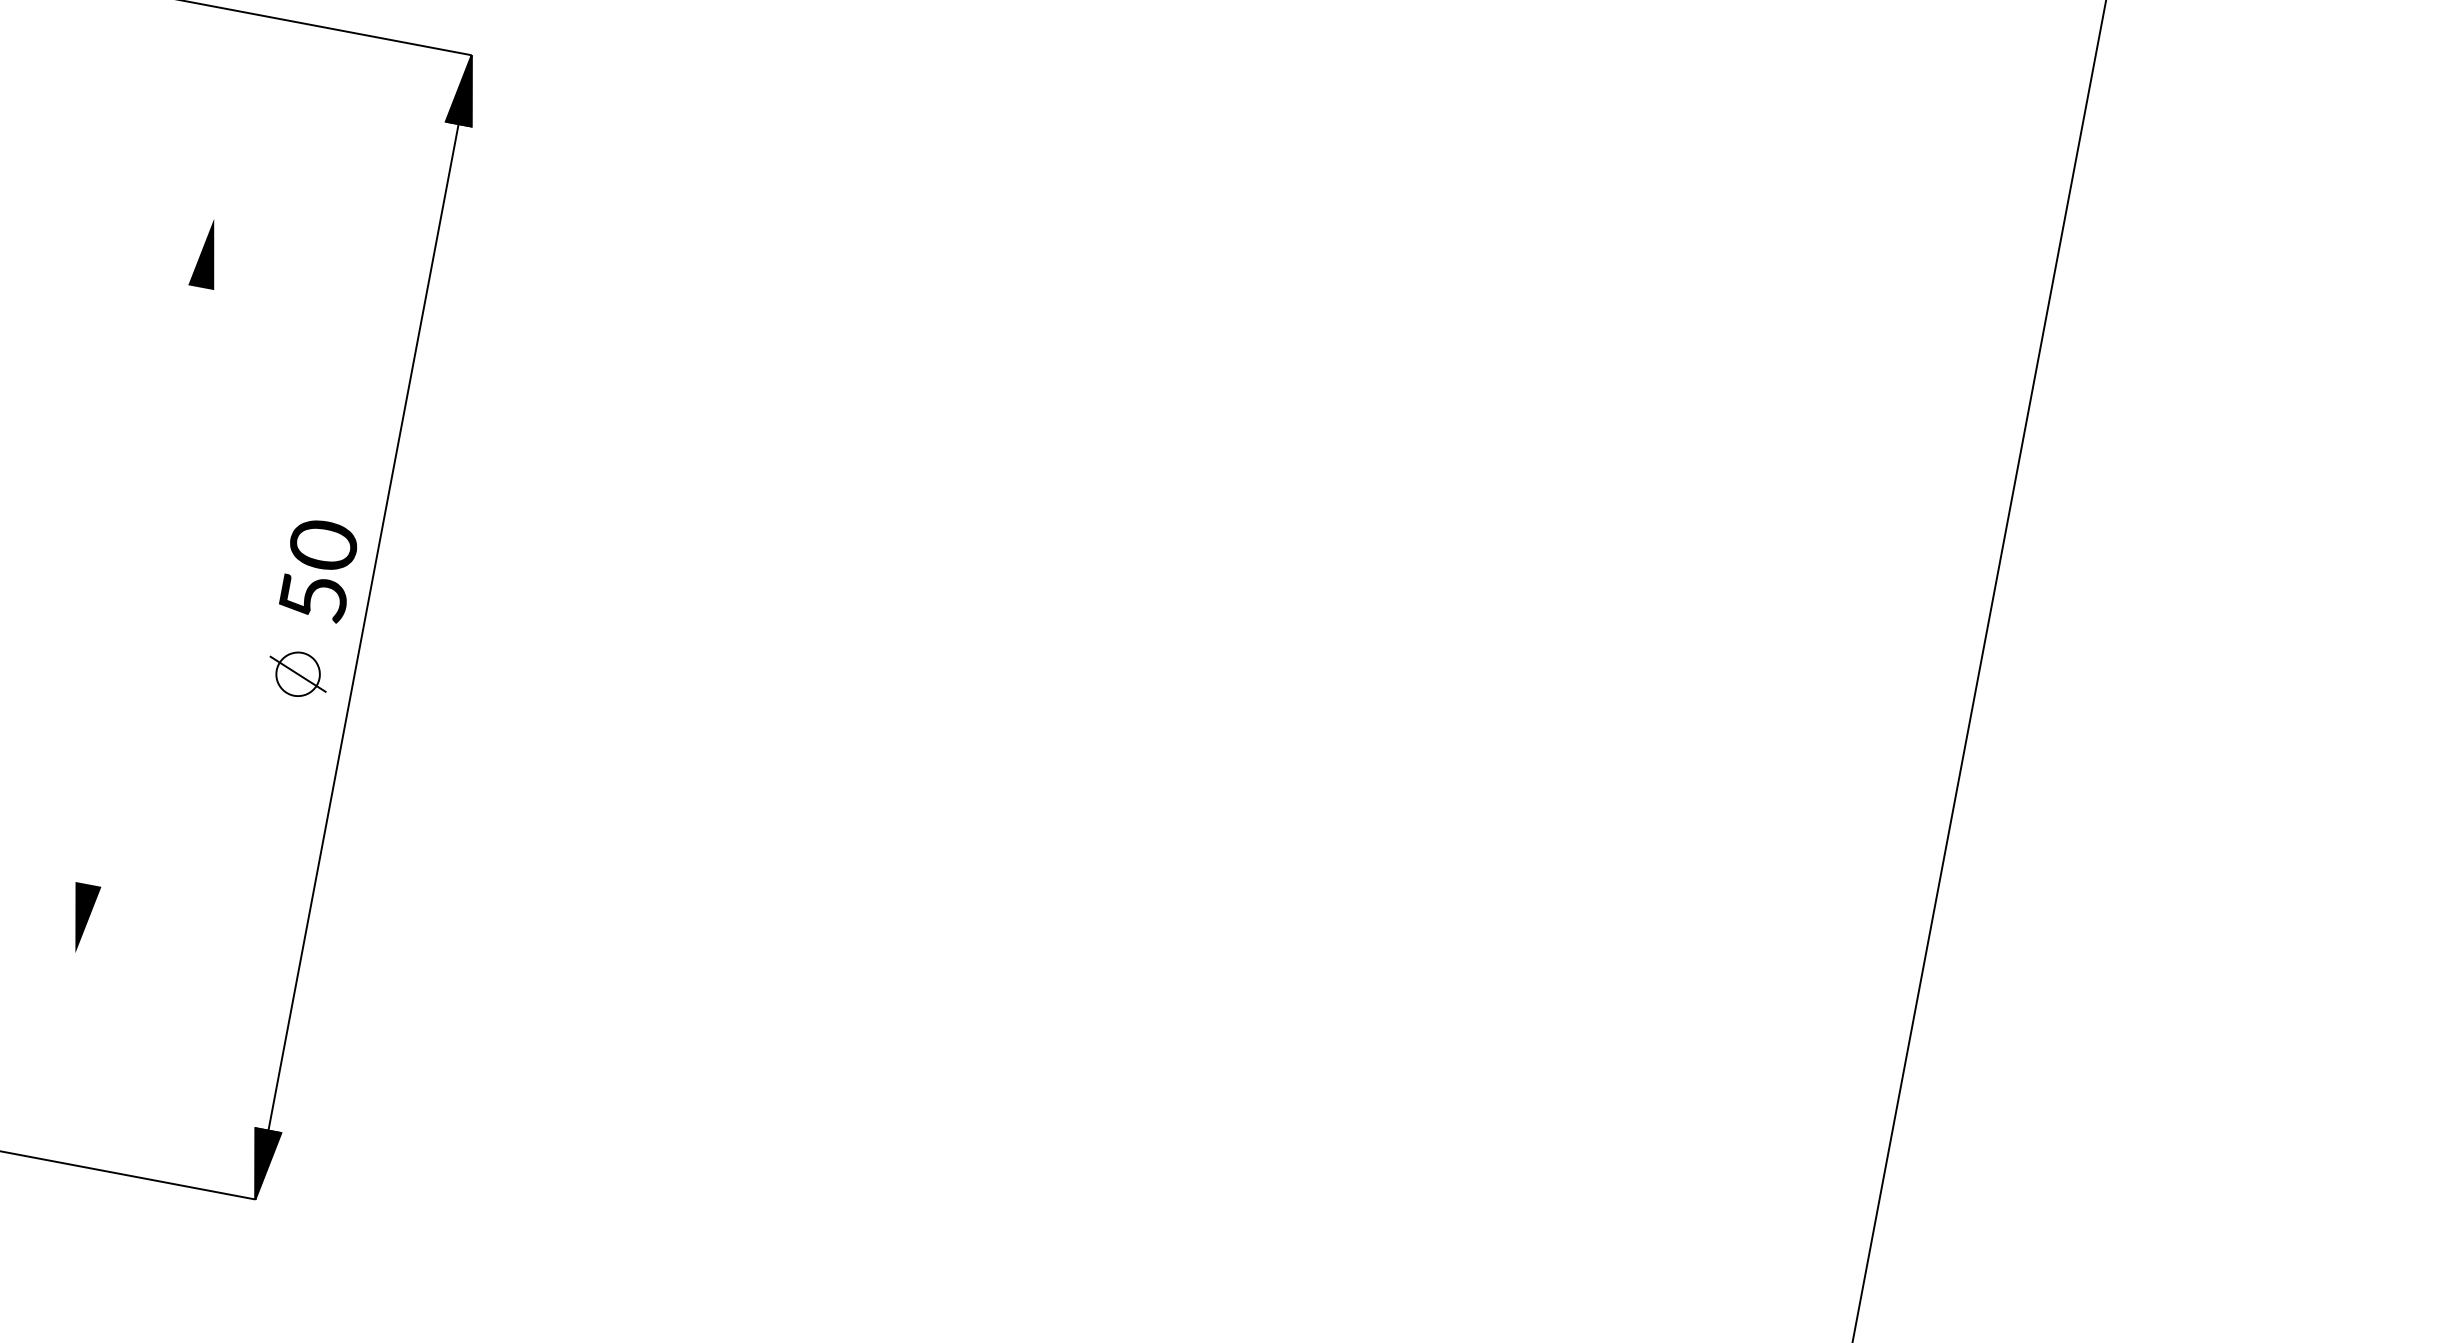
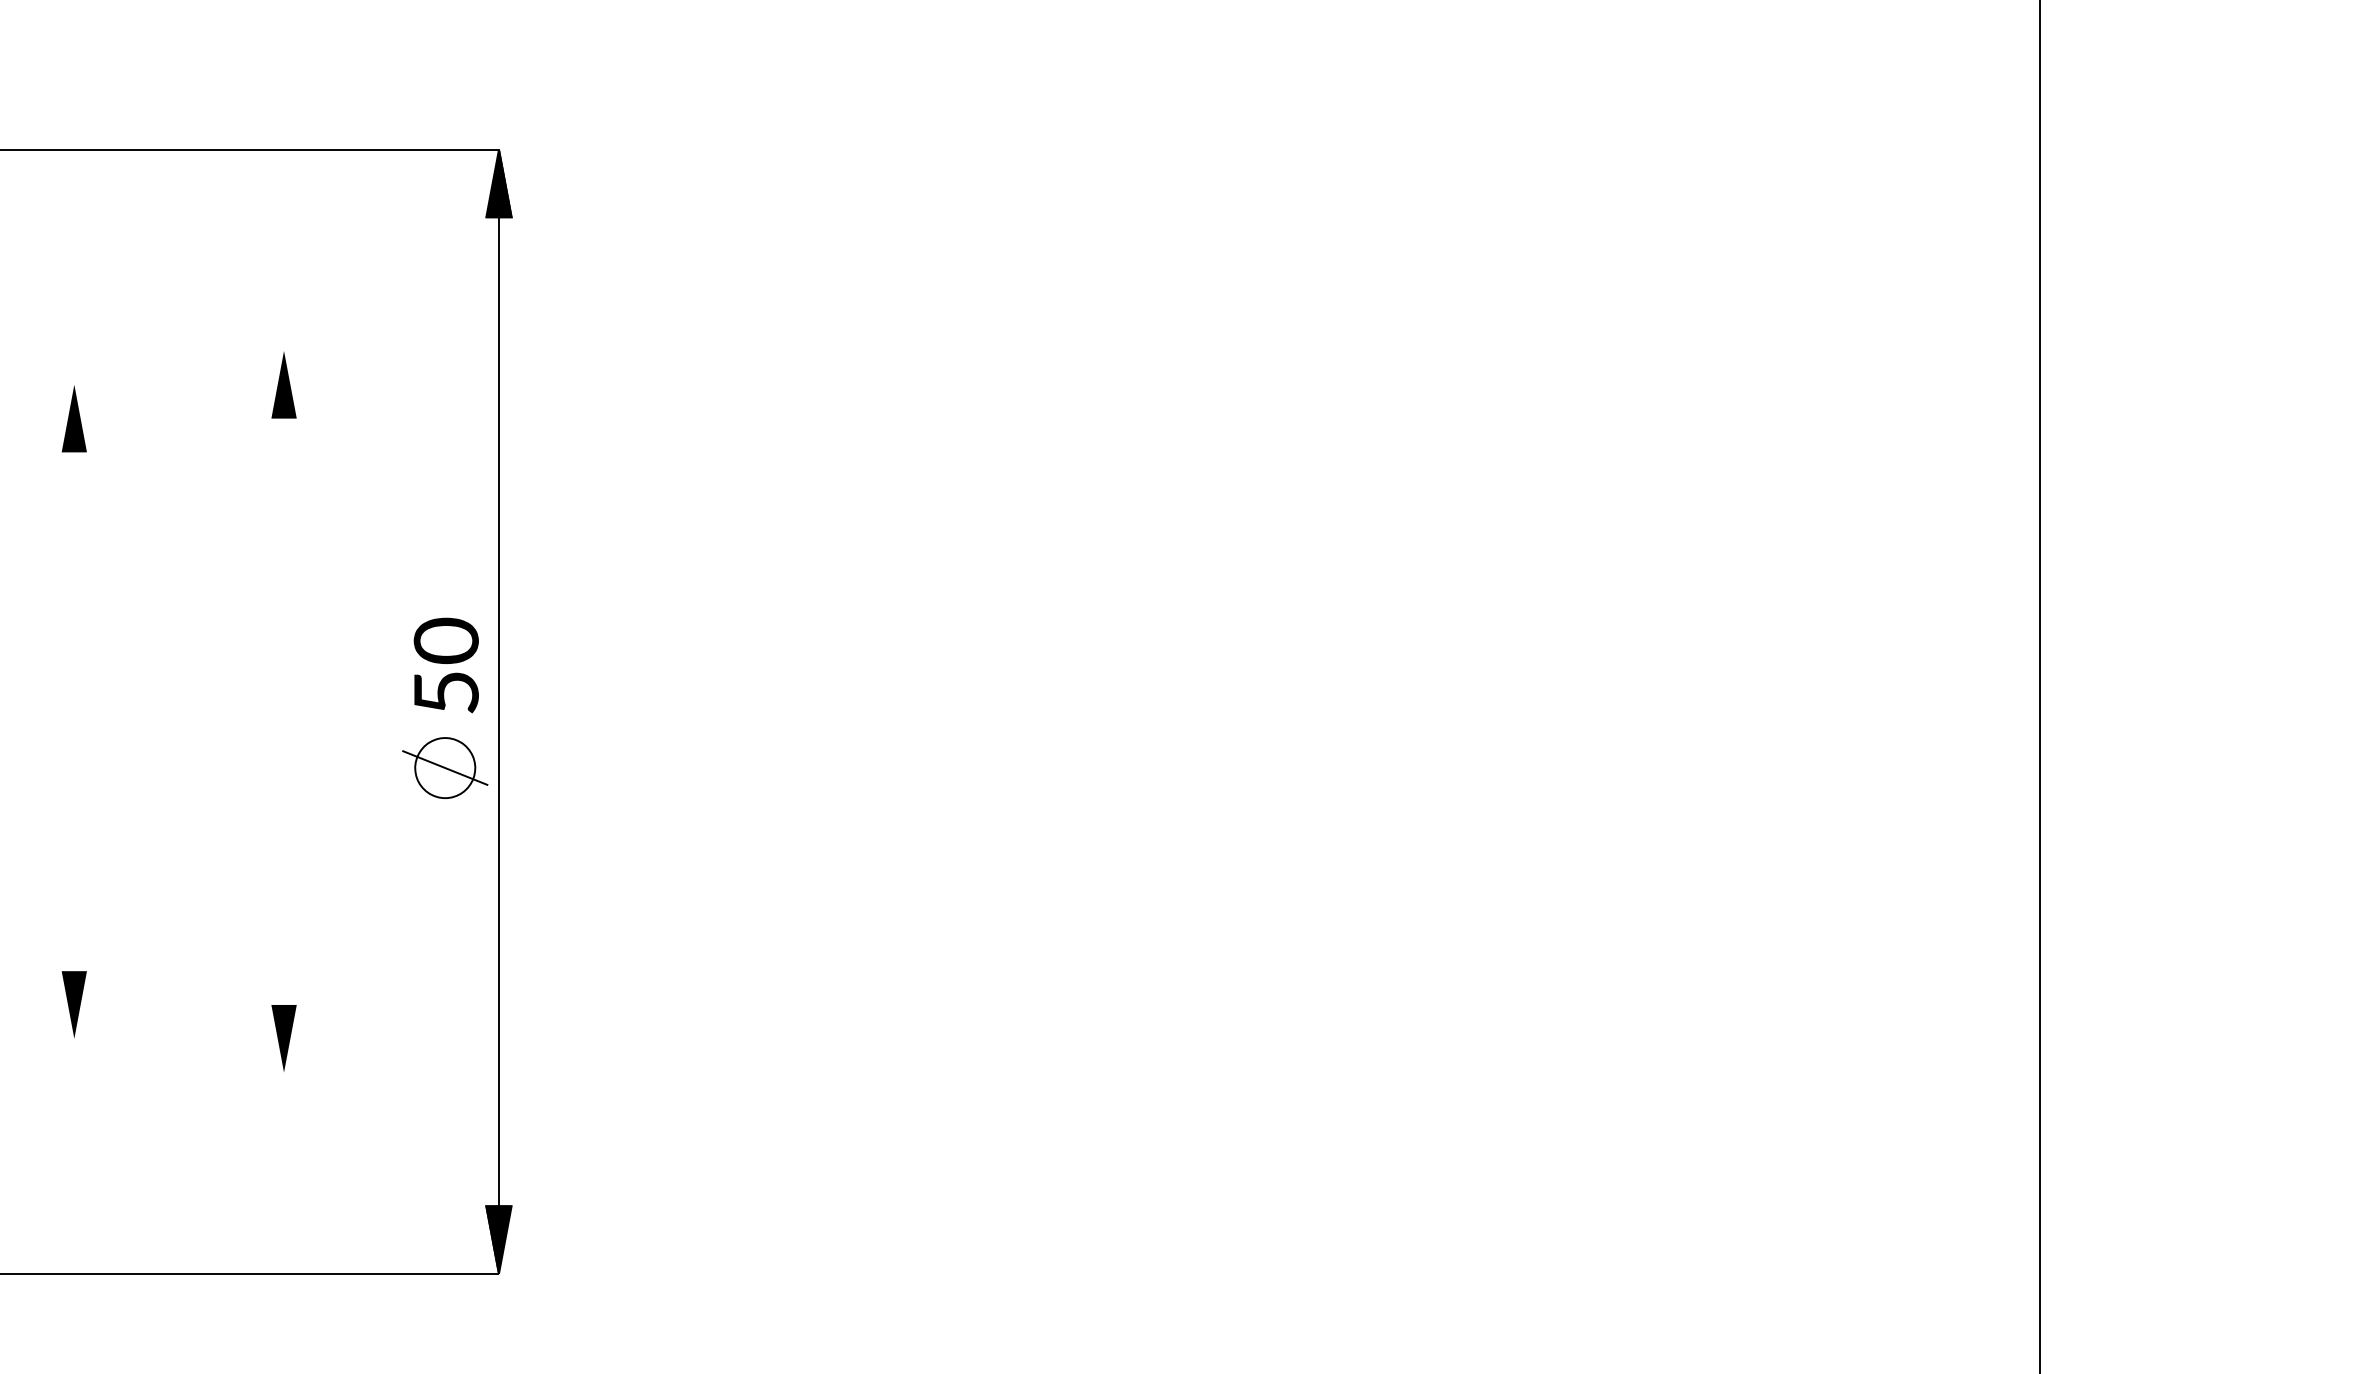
part: (298, 673) -> (445, 767), size x1.43

